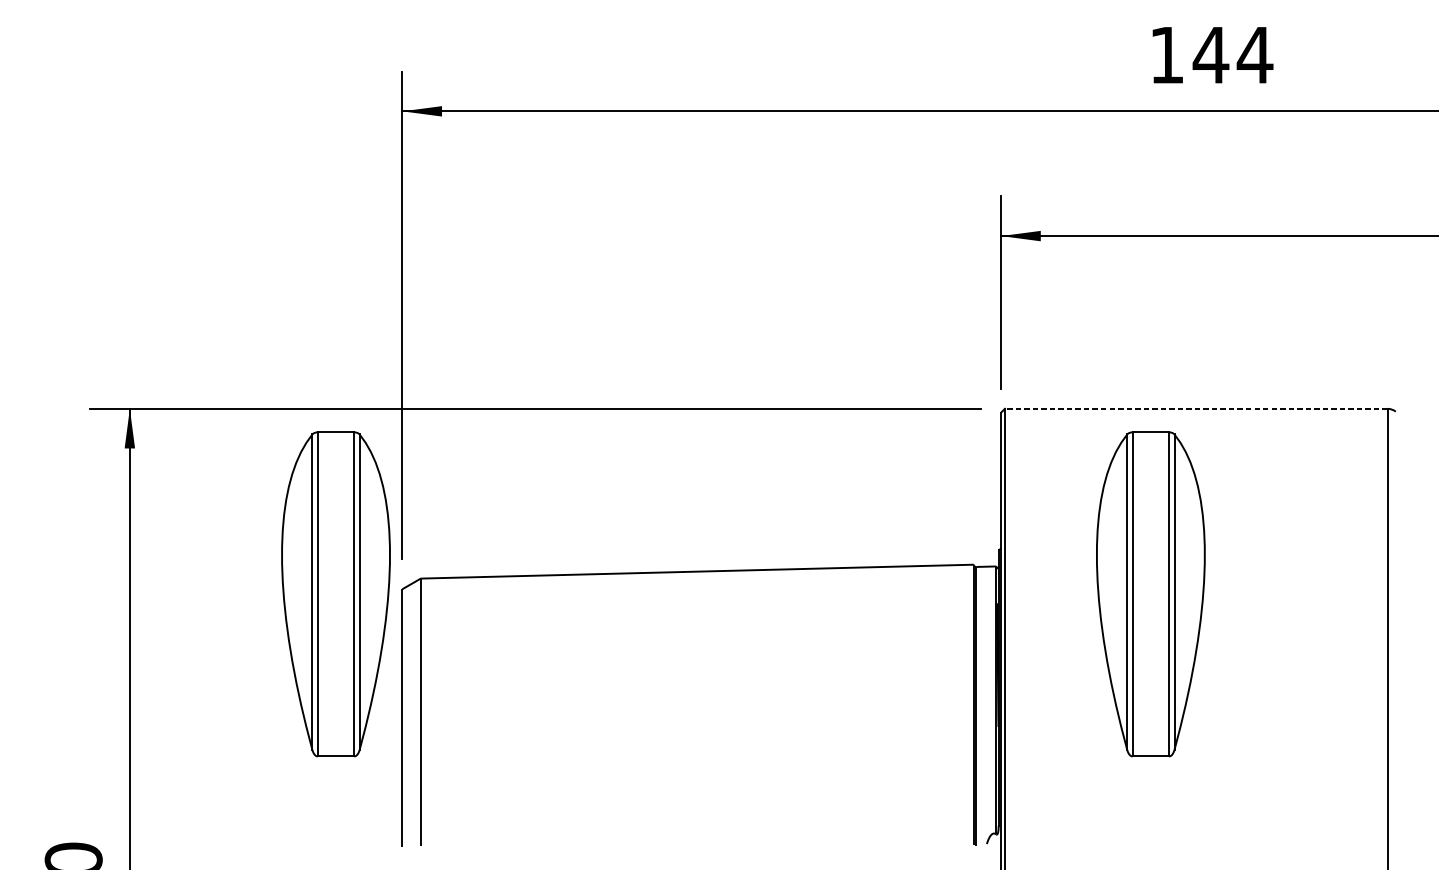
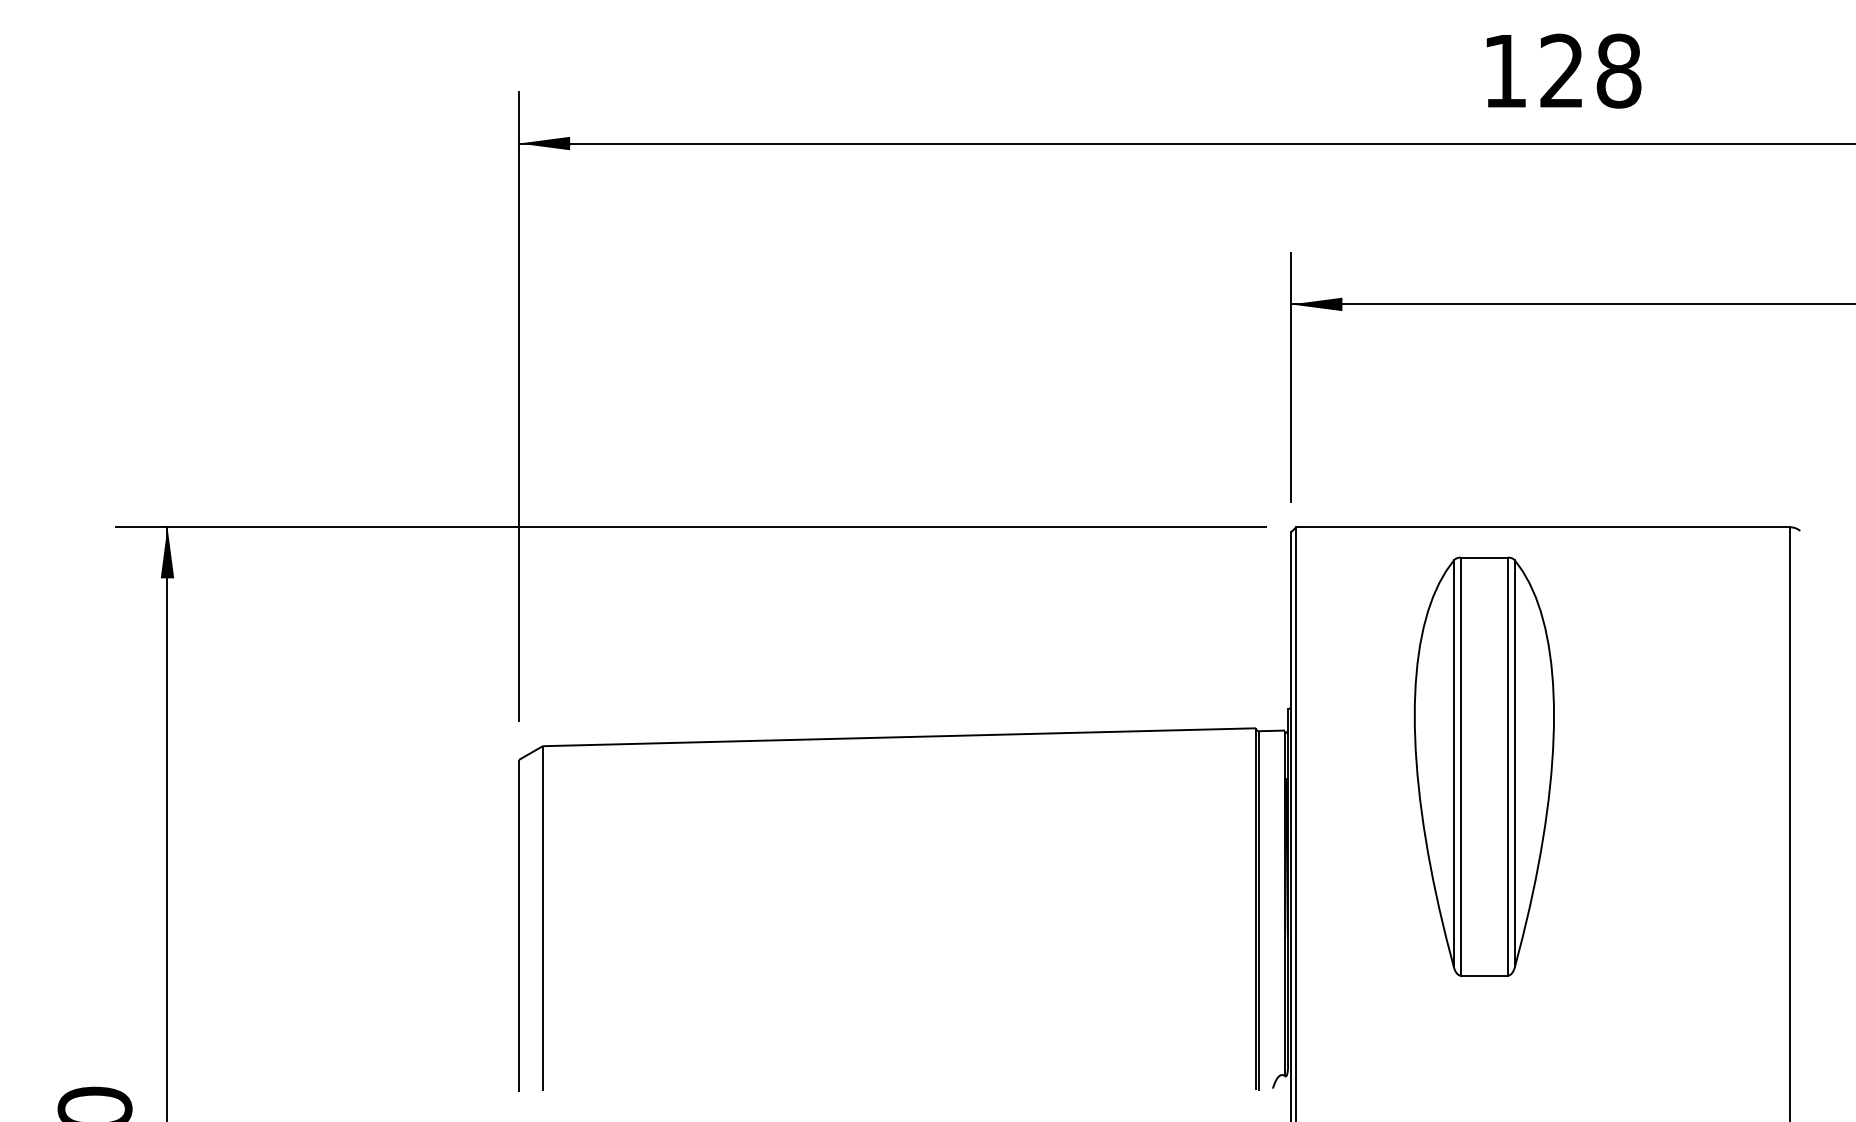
text: (1233, 54) -> (1590, 70), 144 -> 128
line: (1196, 409) -> (1543, 527), dashed -> solid
part: (336, 594) -> (433, 766), removed

